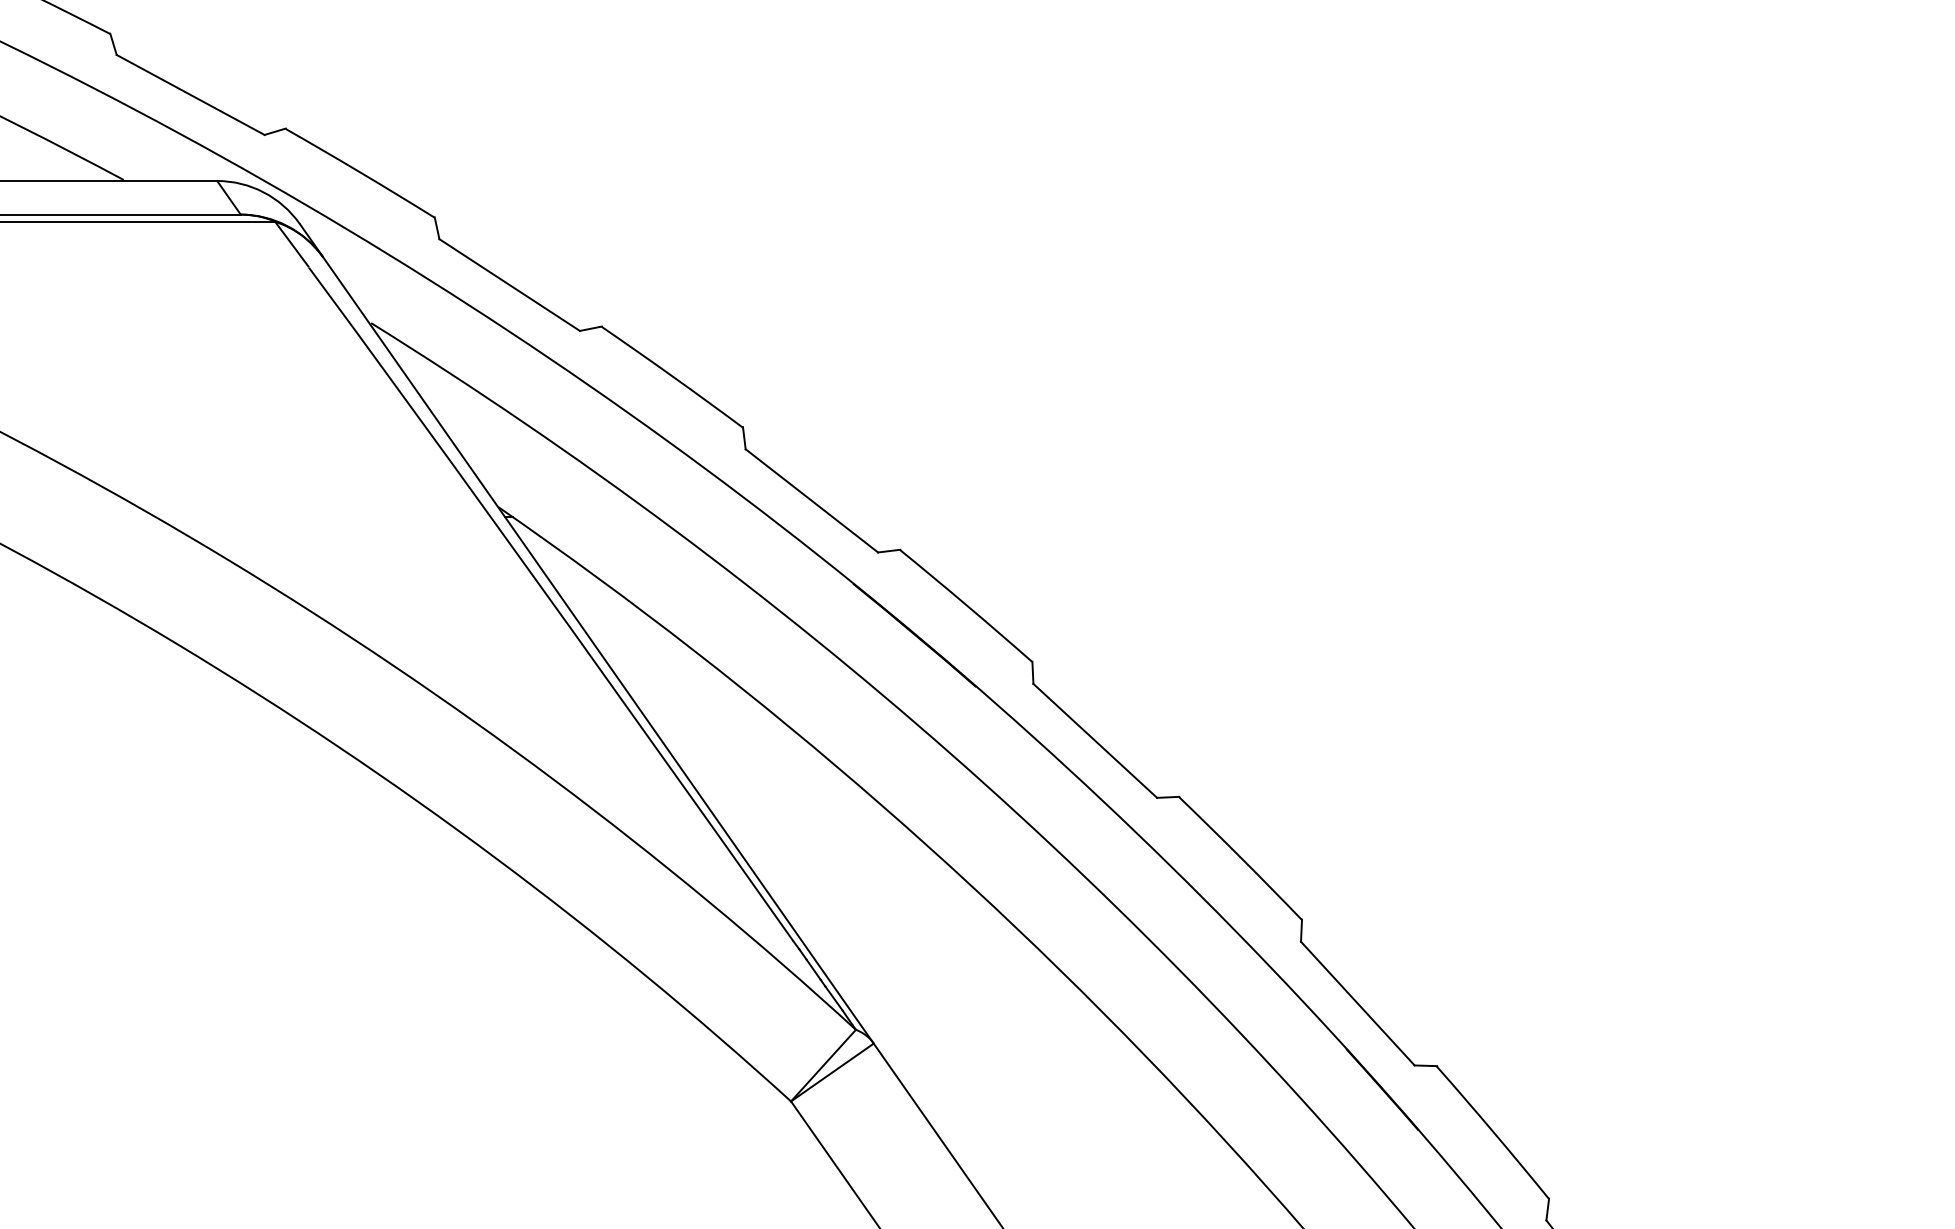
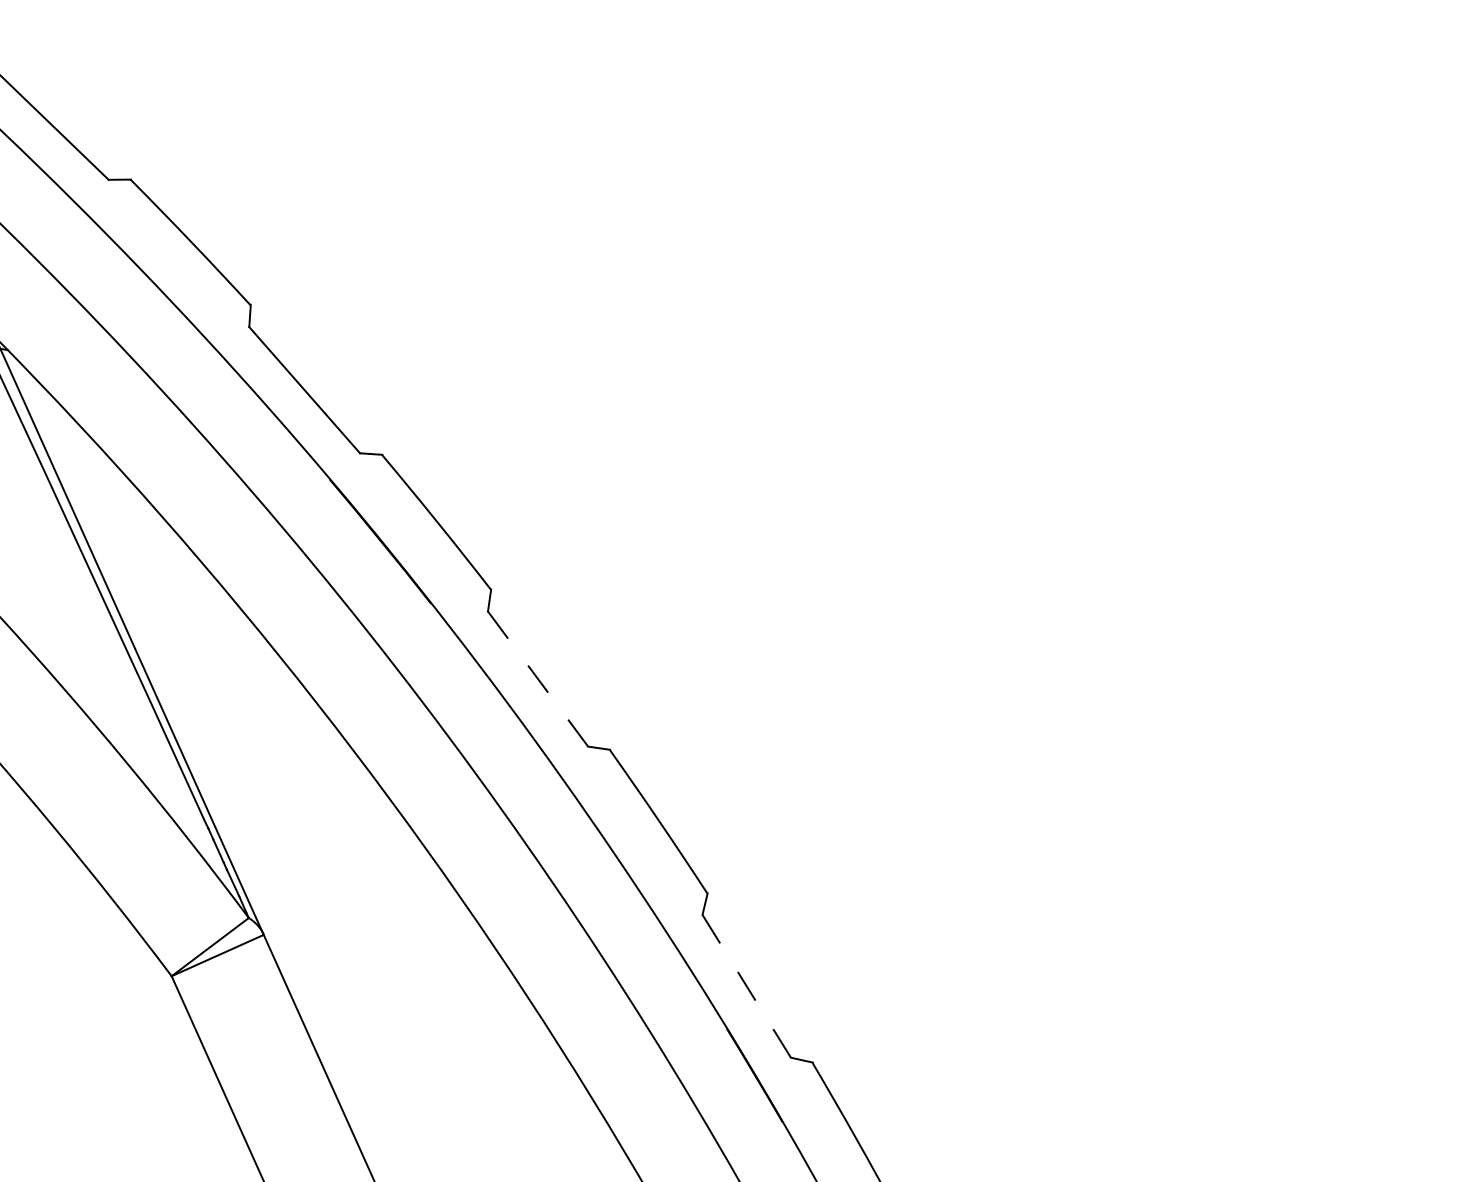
line: (1094, 740) -> (537, 678), solid -> dashed
line: (1357, 1003) -> (746, 986), solid -> dashed

